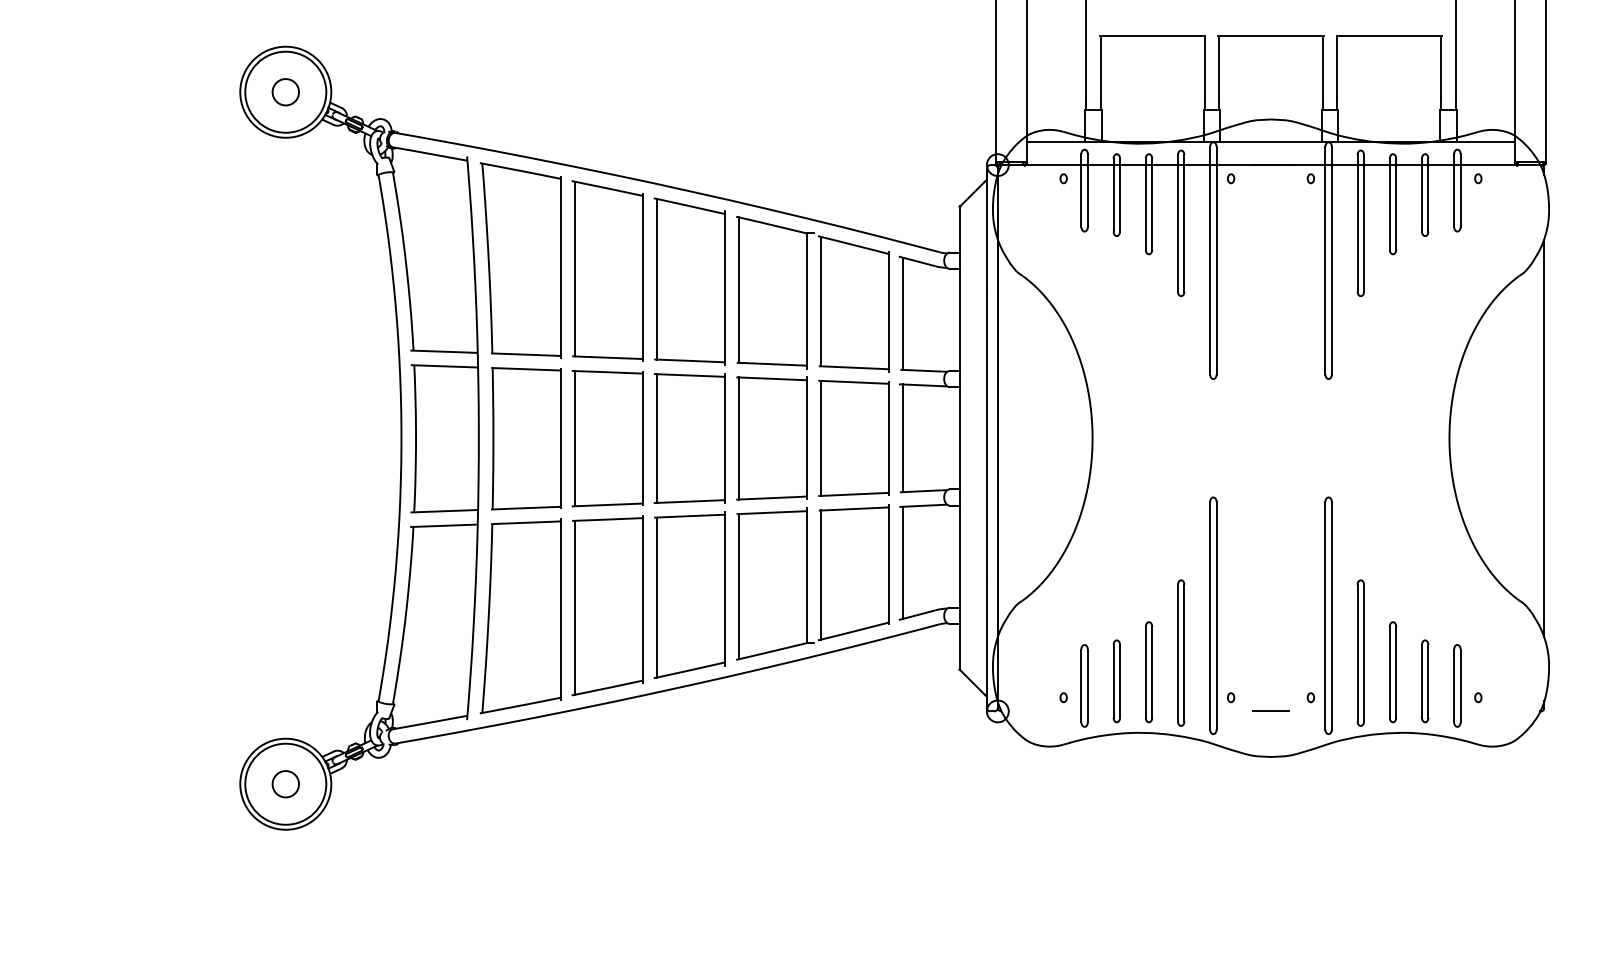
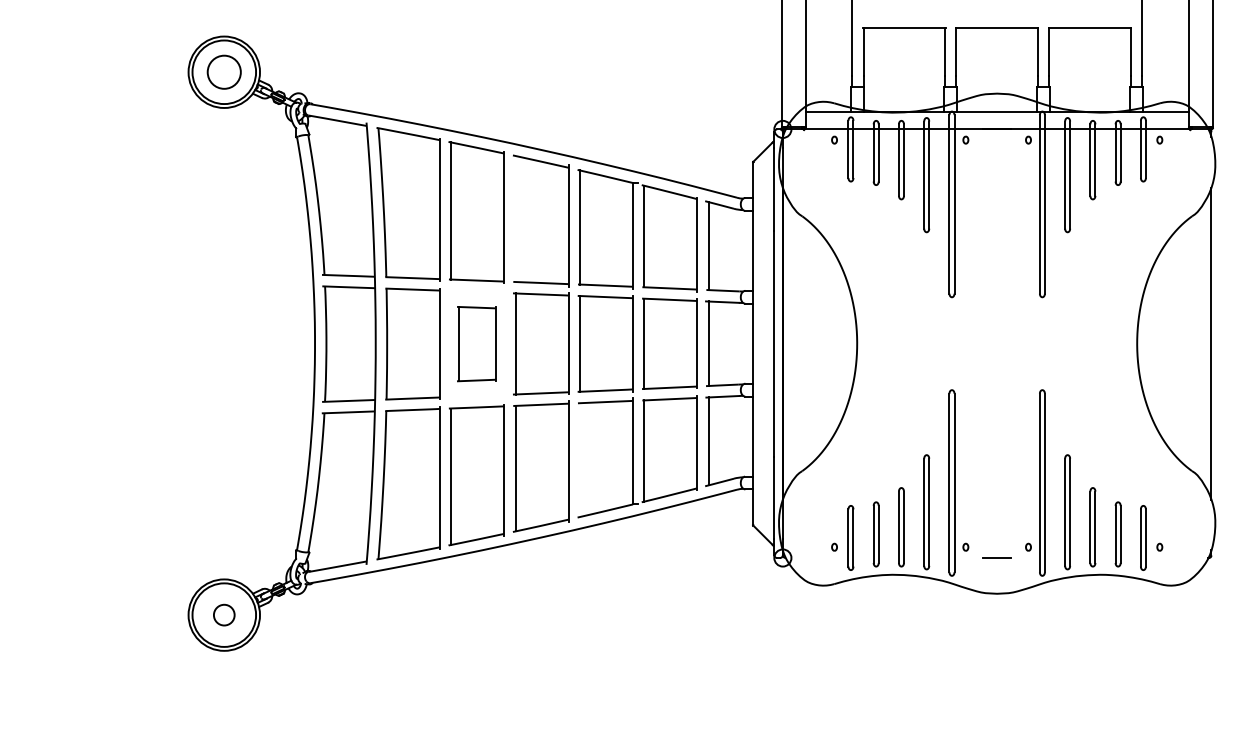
circle: (285, 92) -> (224, 72), size x1.6
line: (657, 279) -> (515, 219), removed
part: (607, 438) -> (476, 343), size x0.7
line: (739, 586) -> (580, 460), removed

